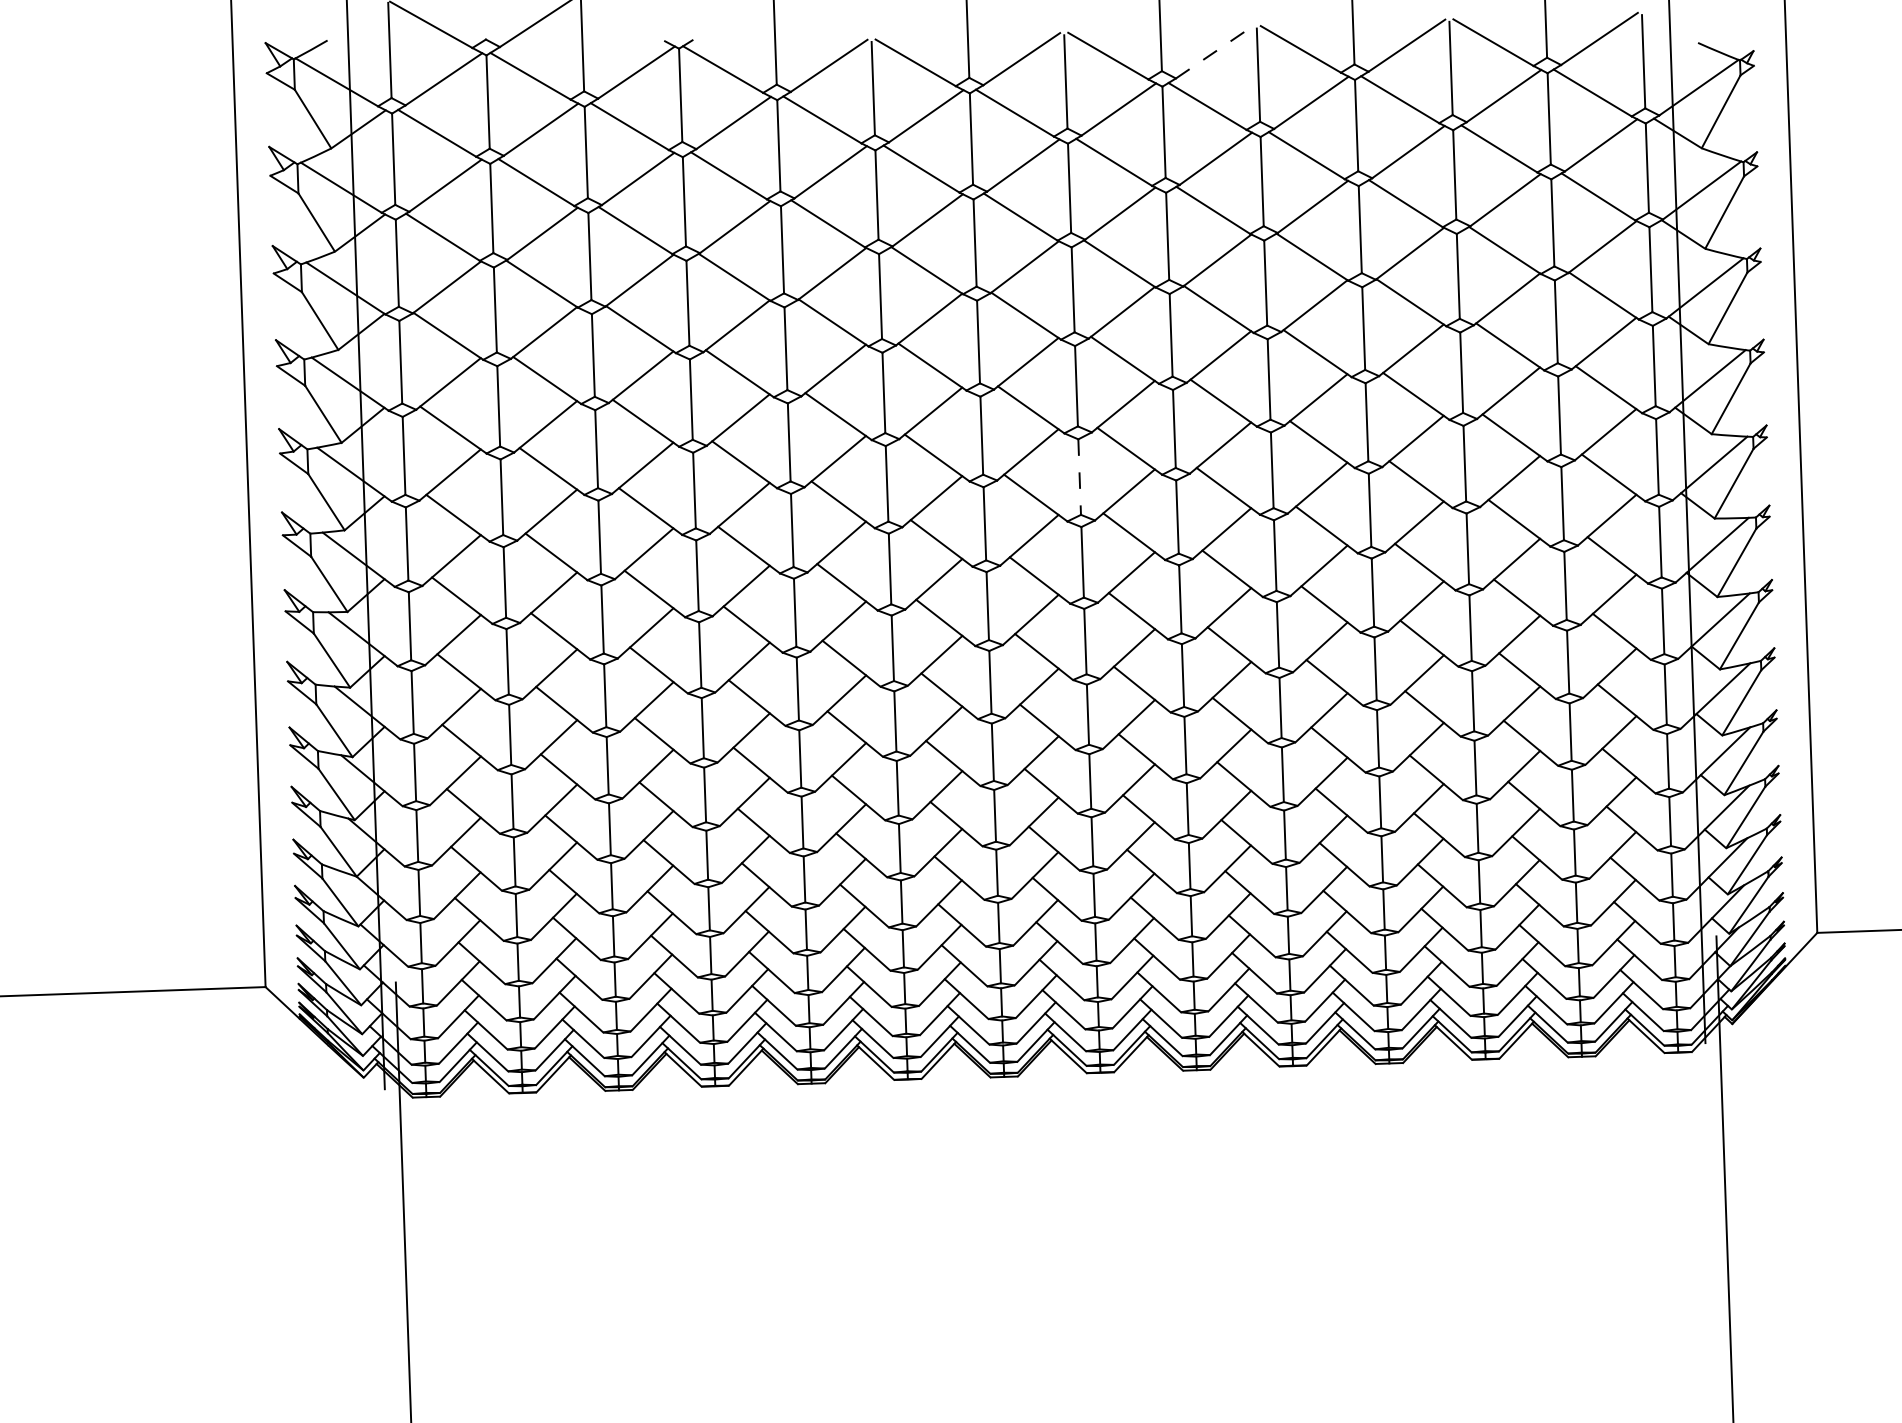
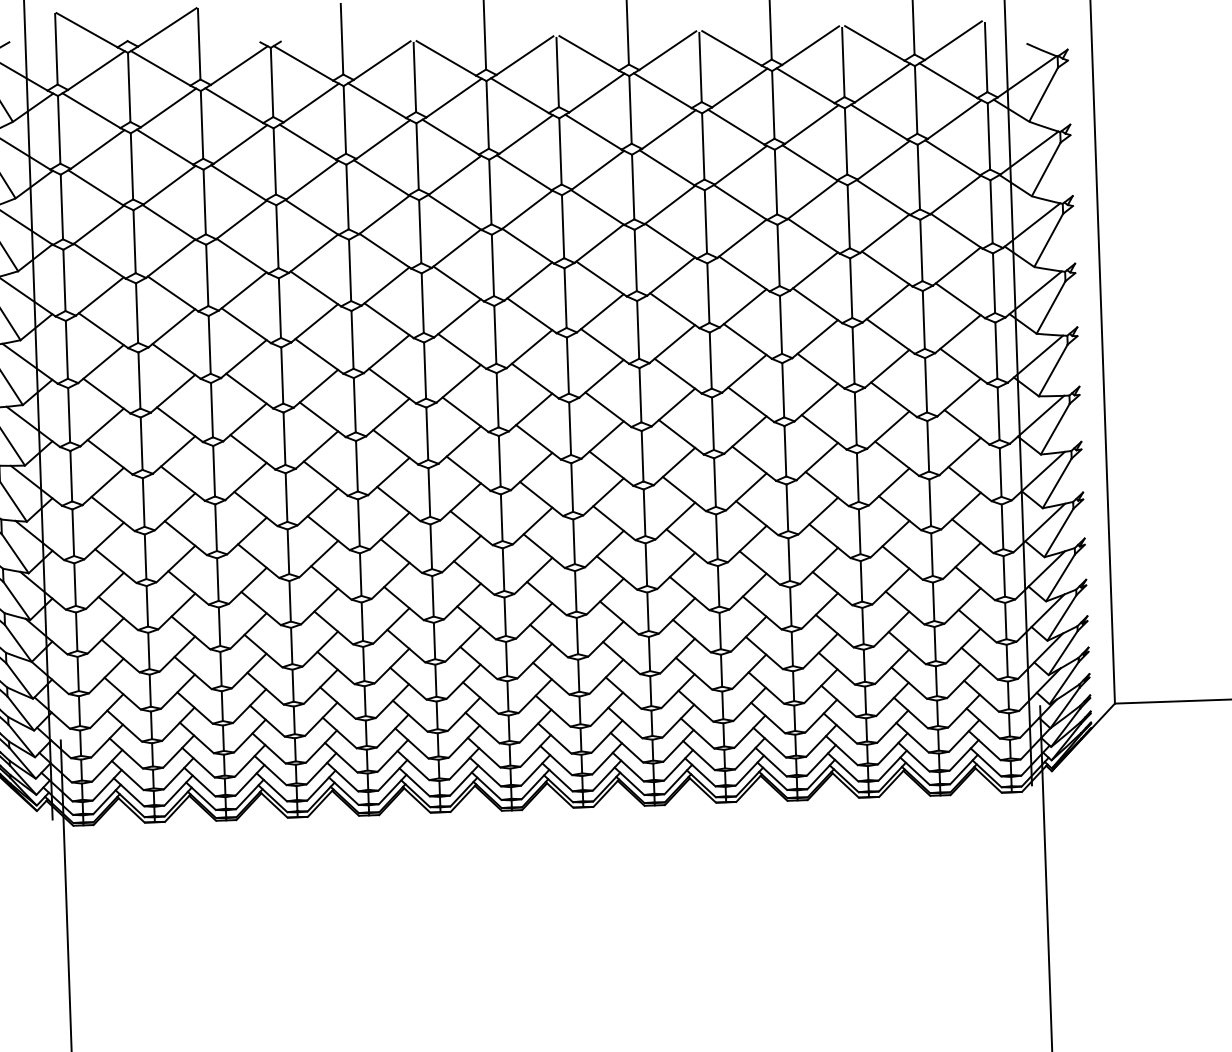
line: (1214, 52) -> (667, 50), dashed -> solid
line: (1079, 477) -> (567, 365), dashed -> solid

